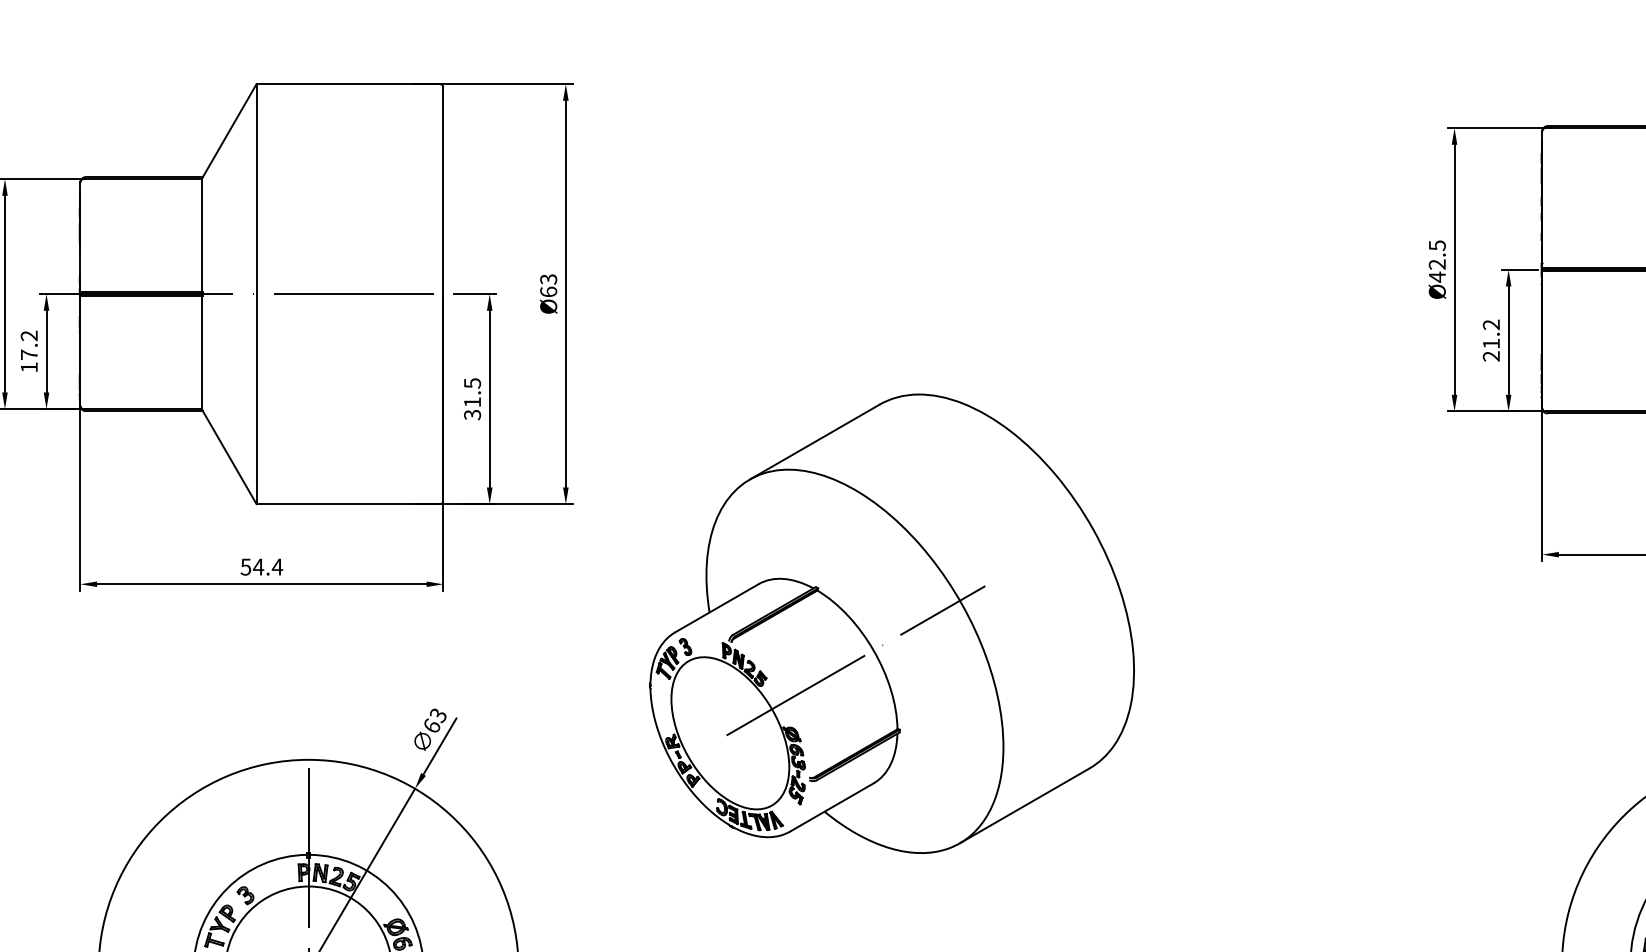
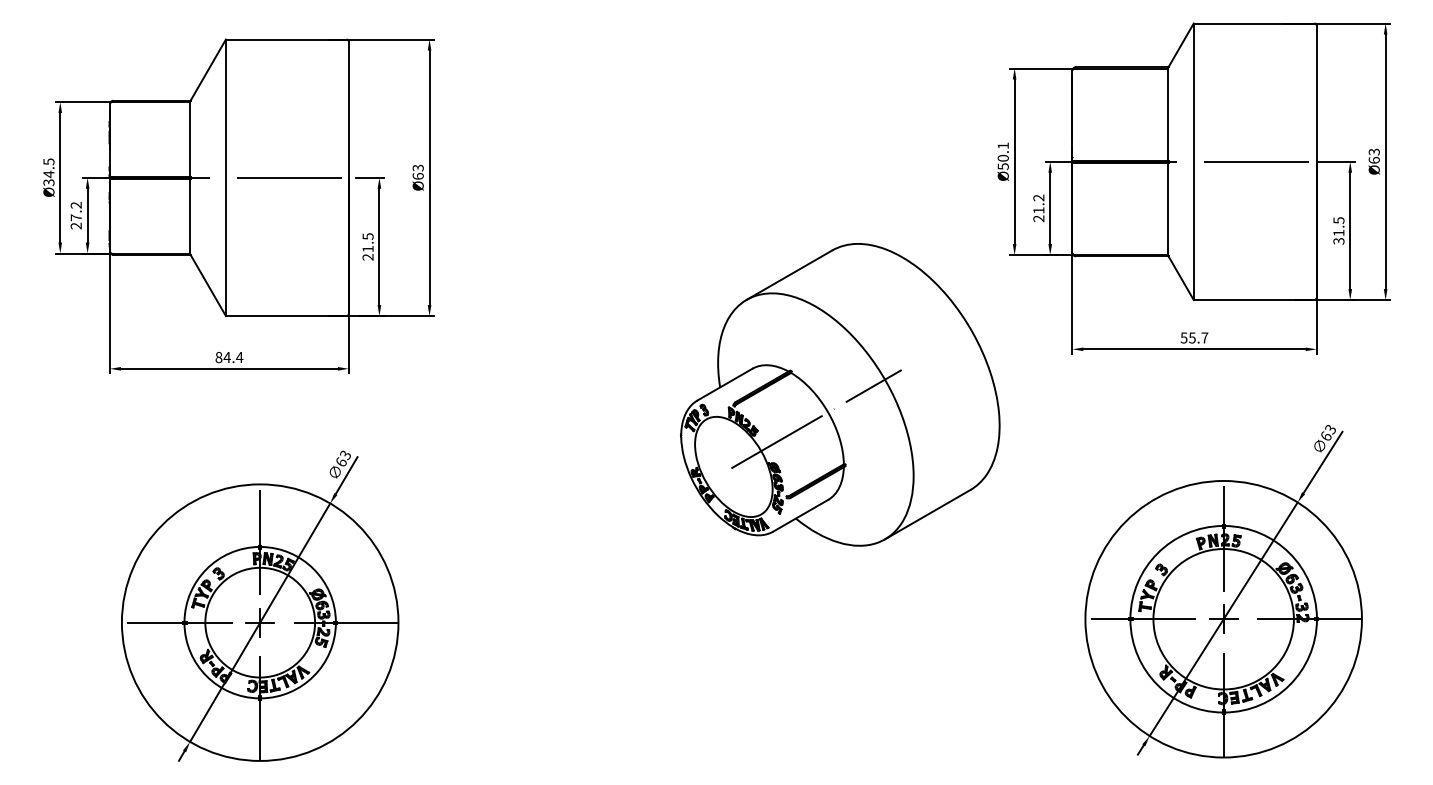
text: (1436, 261) -> (1002, 156), Ø42.5 -> Ø50.1
text: (28, 366) -> (75, 225), 17.2 -> 27.2
text: (473, 415) -> (368, 257), 31.5 -> 21.5
text: (245, 567) -> (218, 357), 54.4 -> 84.4
part: (892, 623) -> (840, 394), moved

